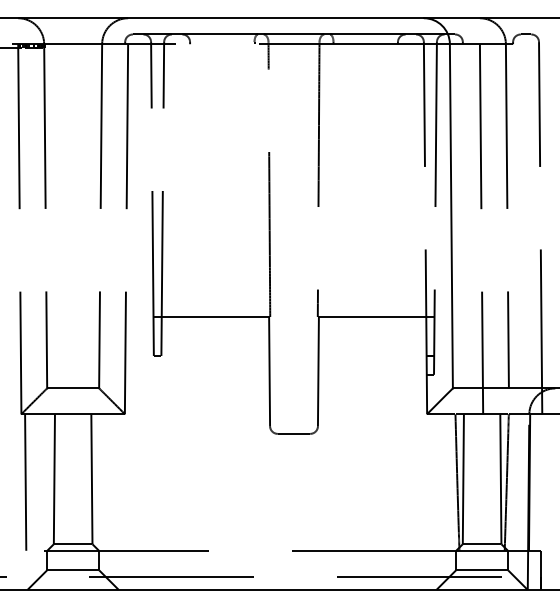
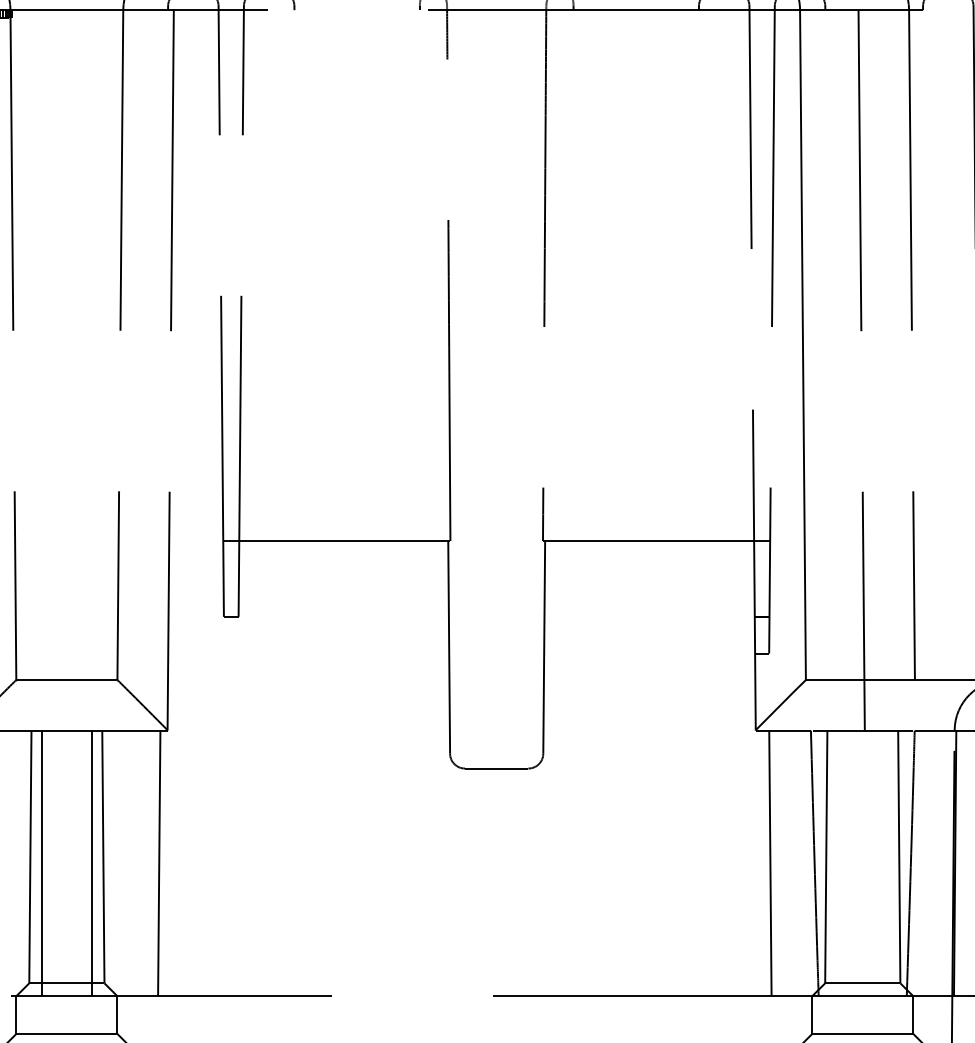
line: (60, 482) -> (42, 863), added
line: (86, 482) -> (92, 863), added
line: (120, 482) -> (159, 863), added
line: (434, 482) -> (770, 863), added

